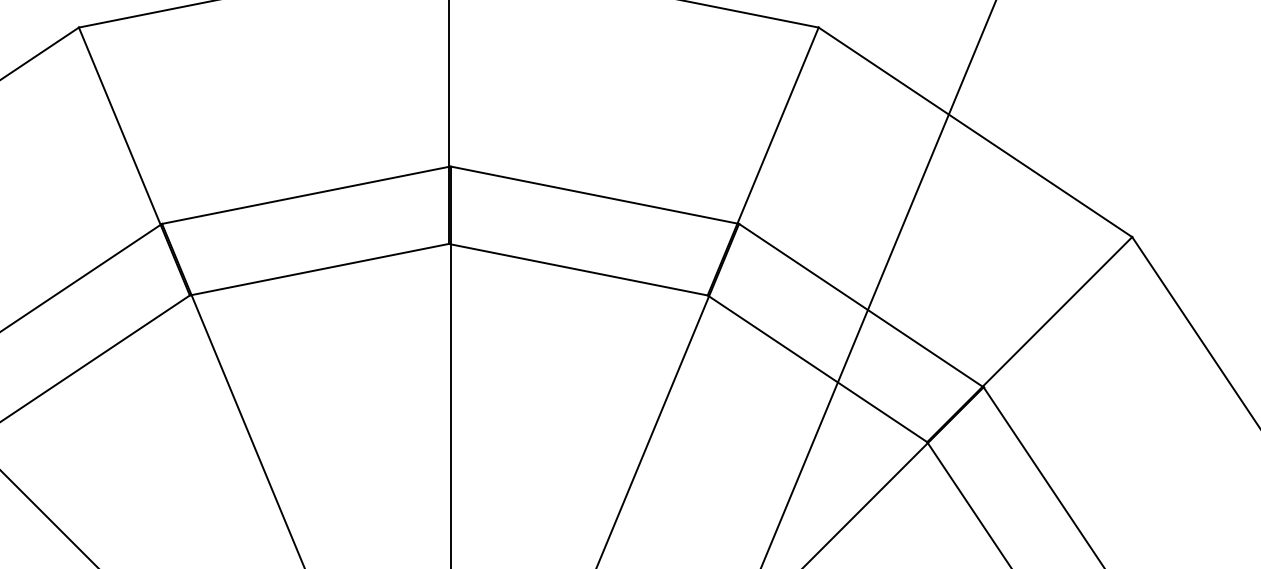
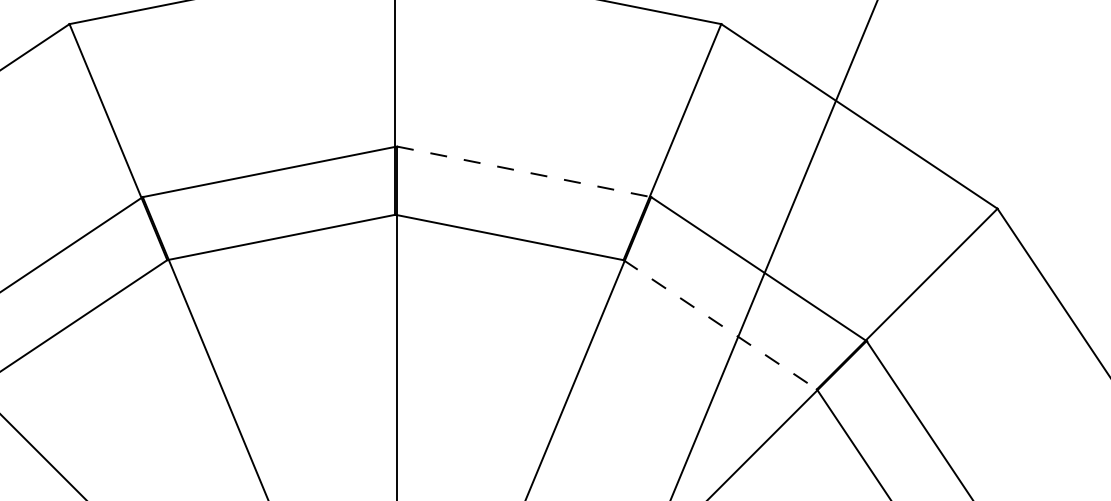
line: (595, 194) -> (524, 171), solid -> dashed
line: (817, 369) -> (720, 325), solid -> dashed

